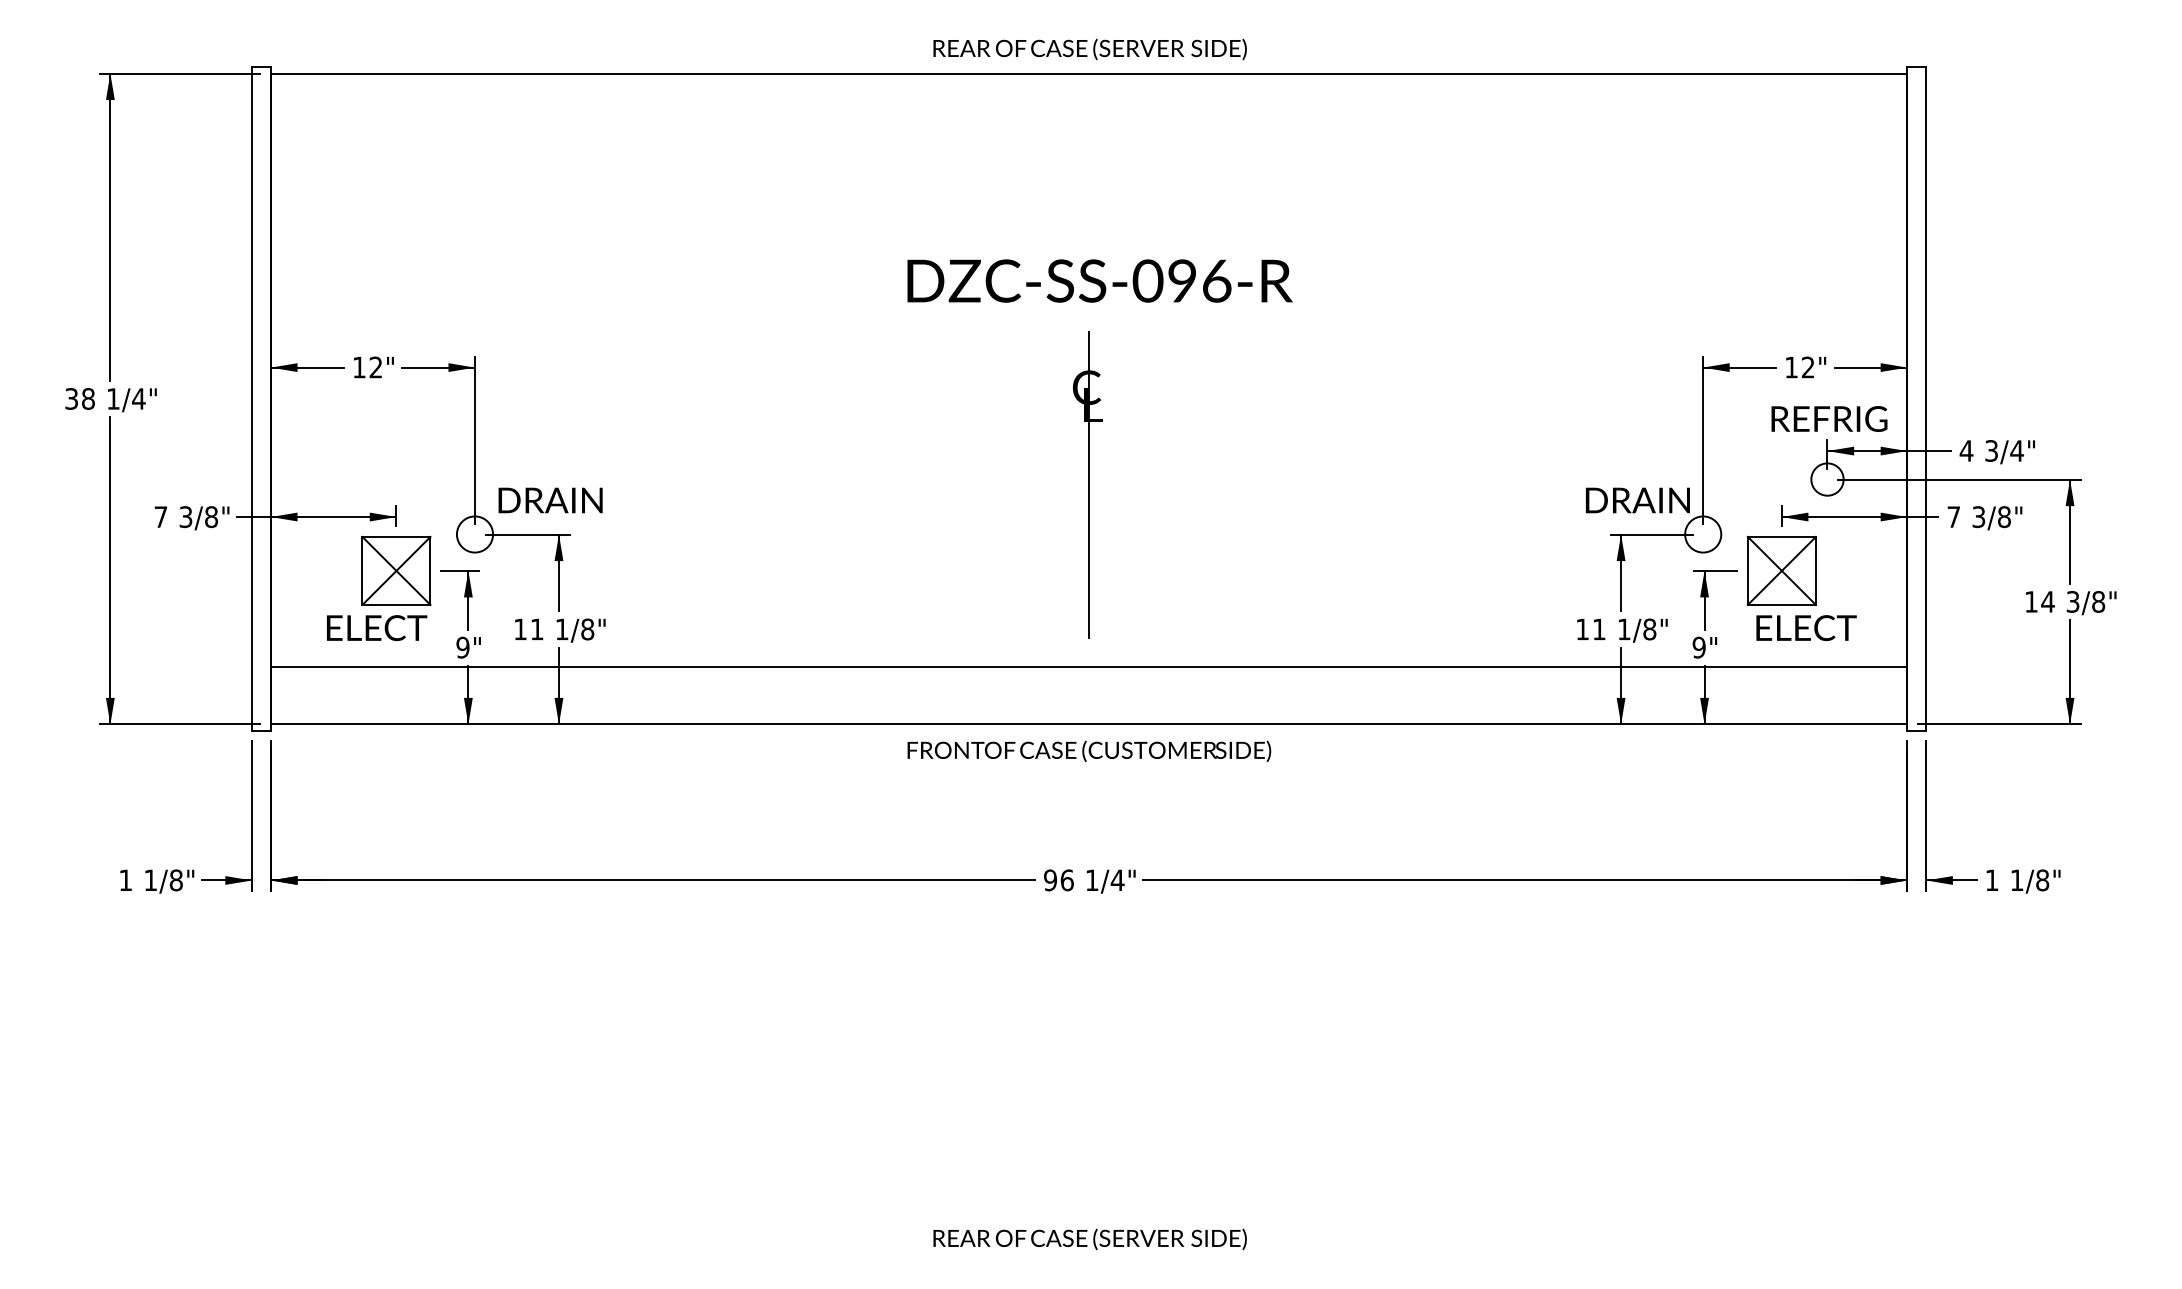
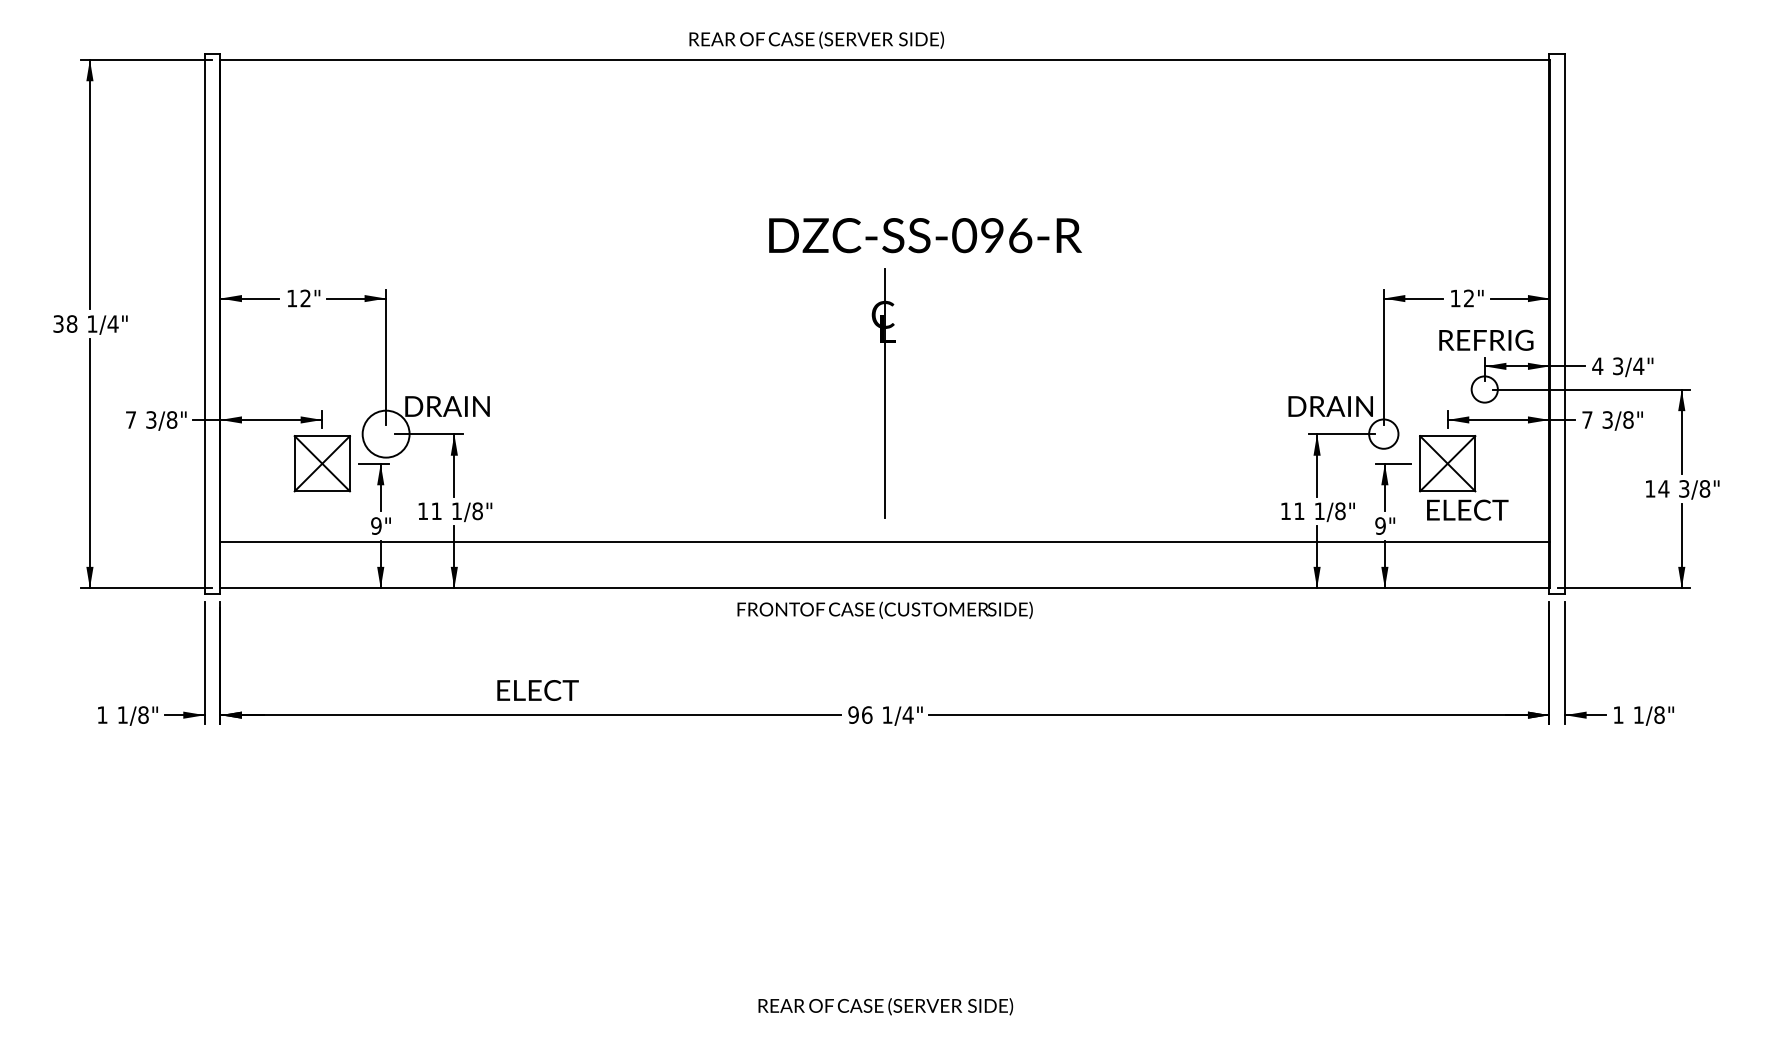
text: (1089, 49) -> (816, 40), moved
text: (1099, 280) -> (925, 235), moved
circle: (474, 534) -> (385, 434), size x1.6
text: (377, 628) -> (538, 690), moved

